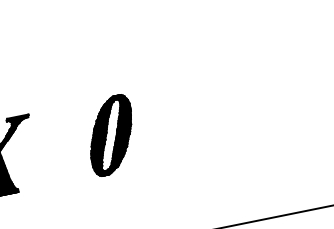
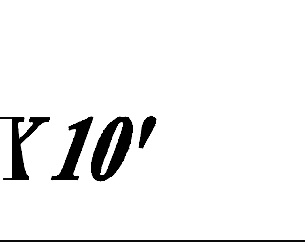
part: (150, 107) -> (147, 132), added
part: (63, 143) -> (72, 147), added

